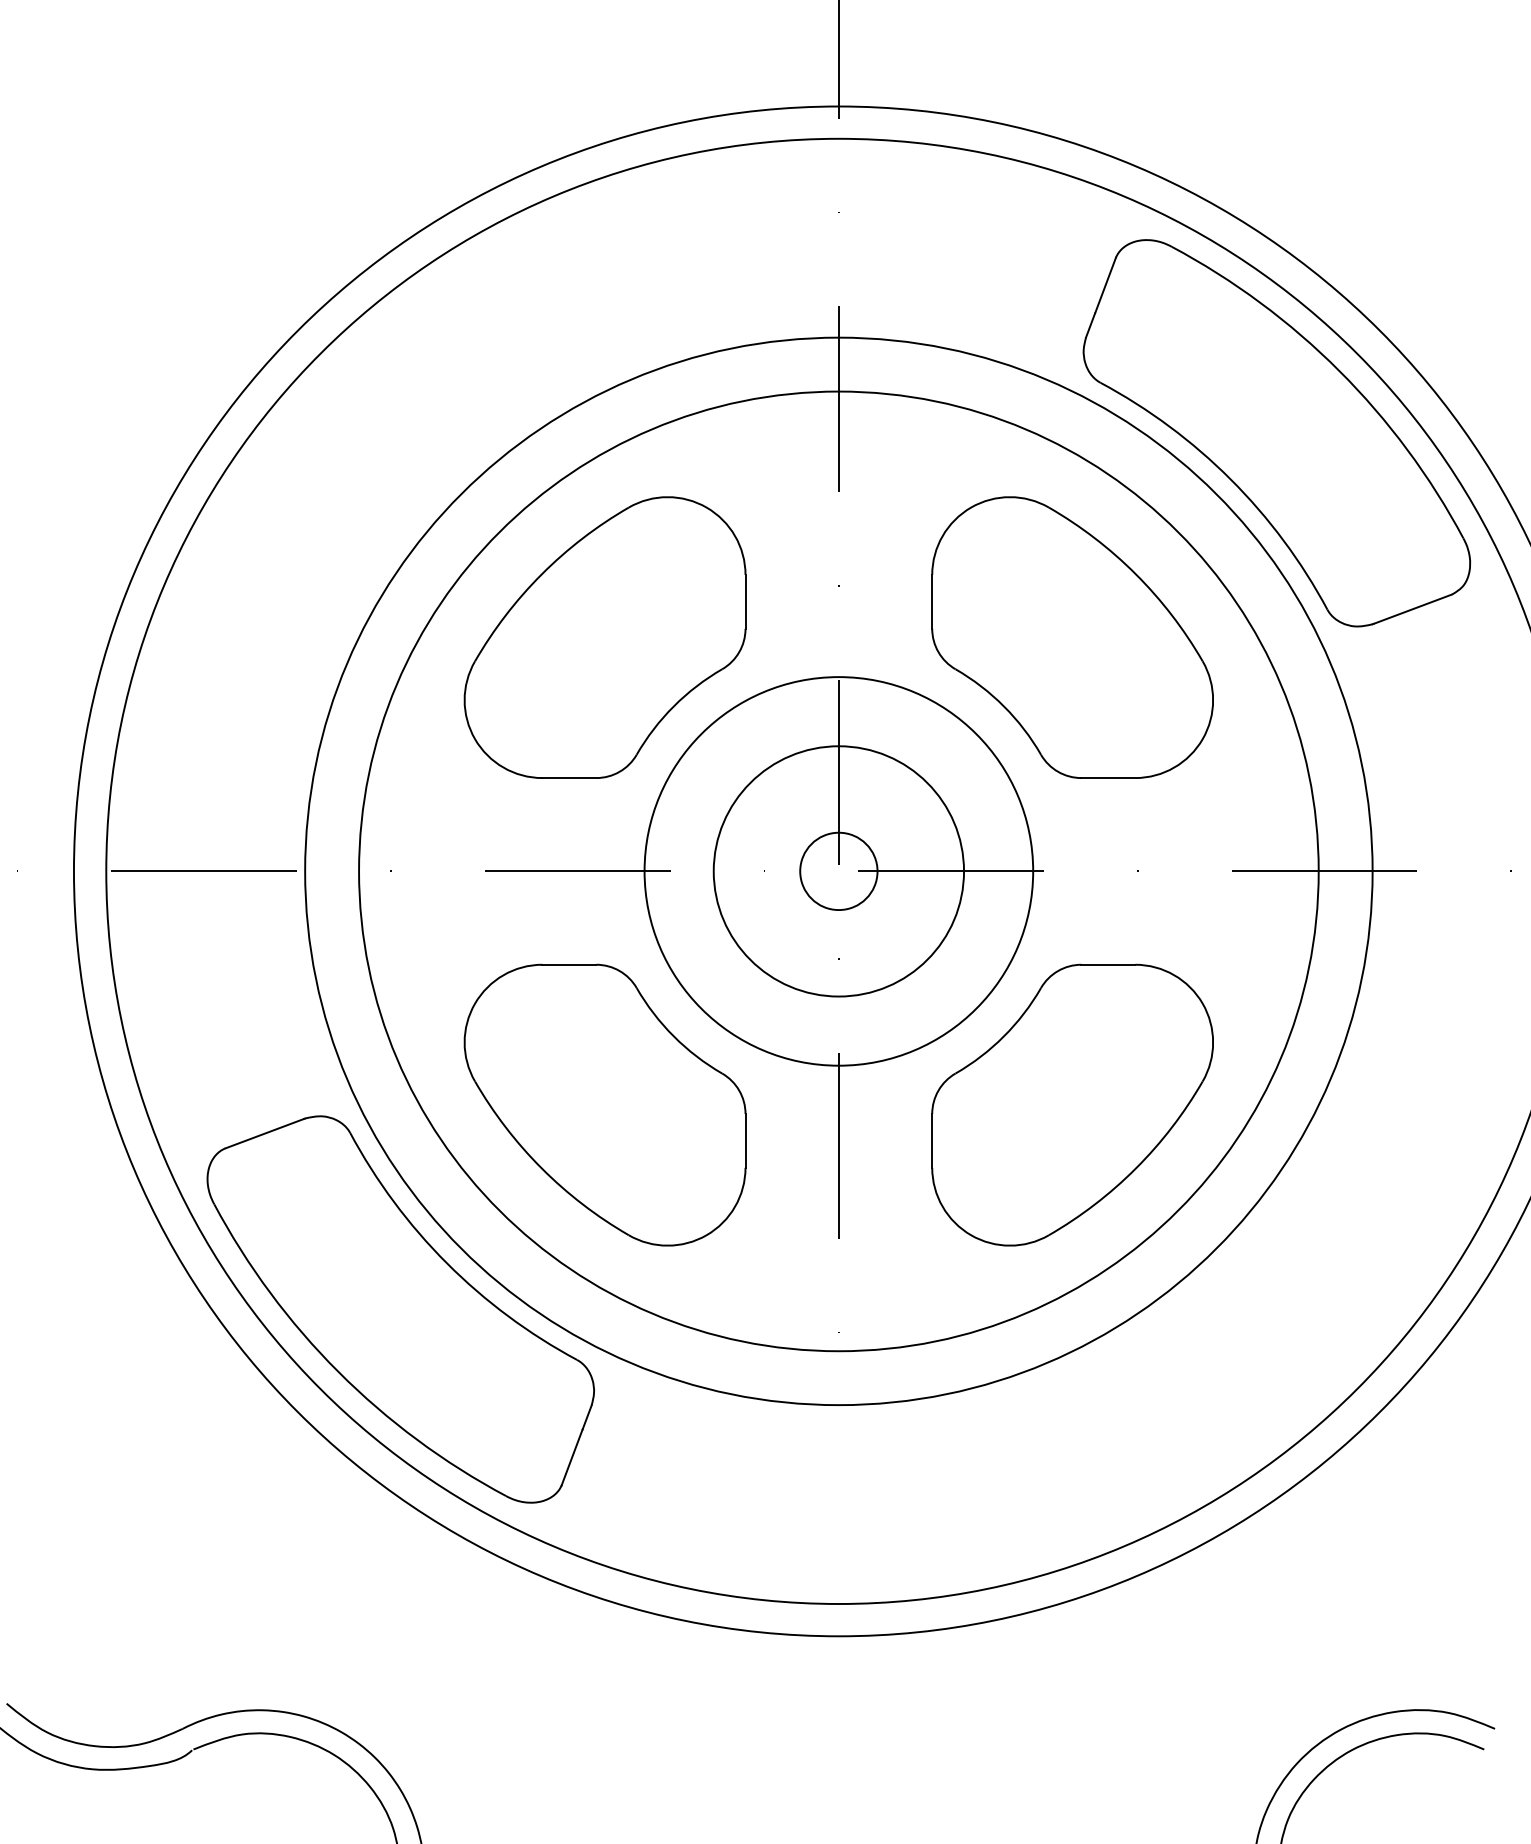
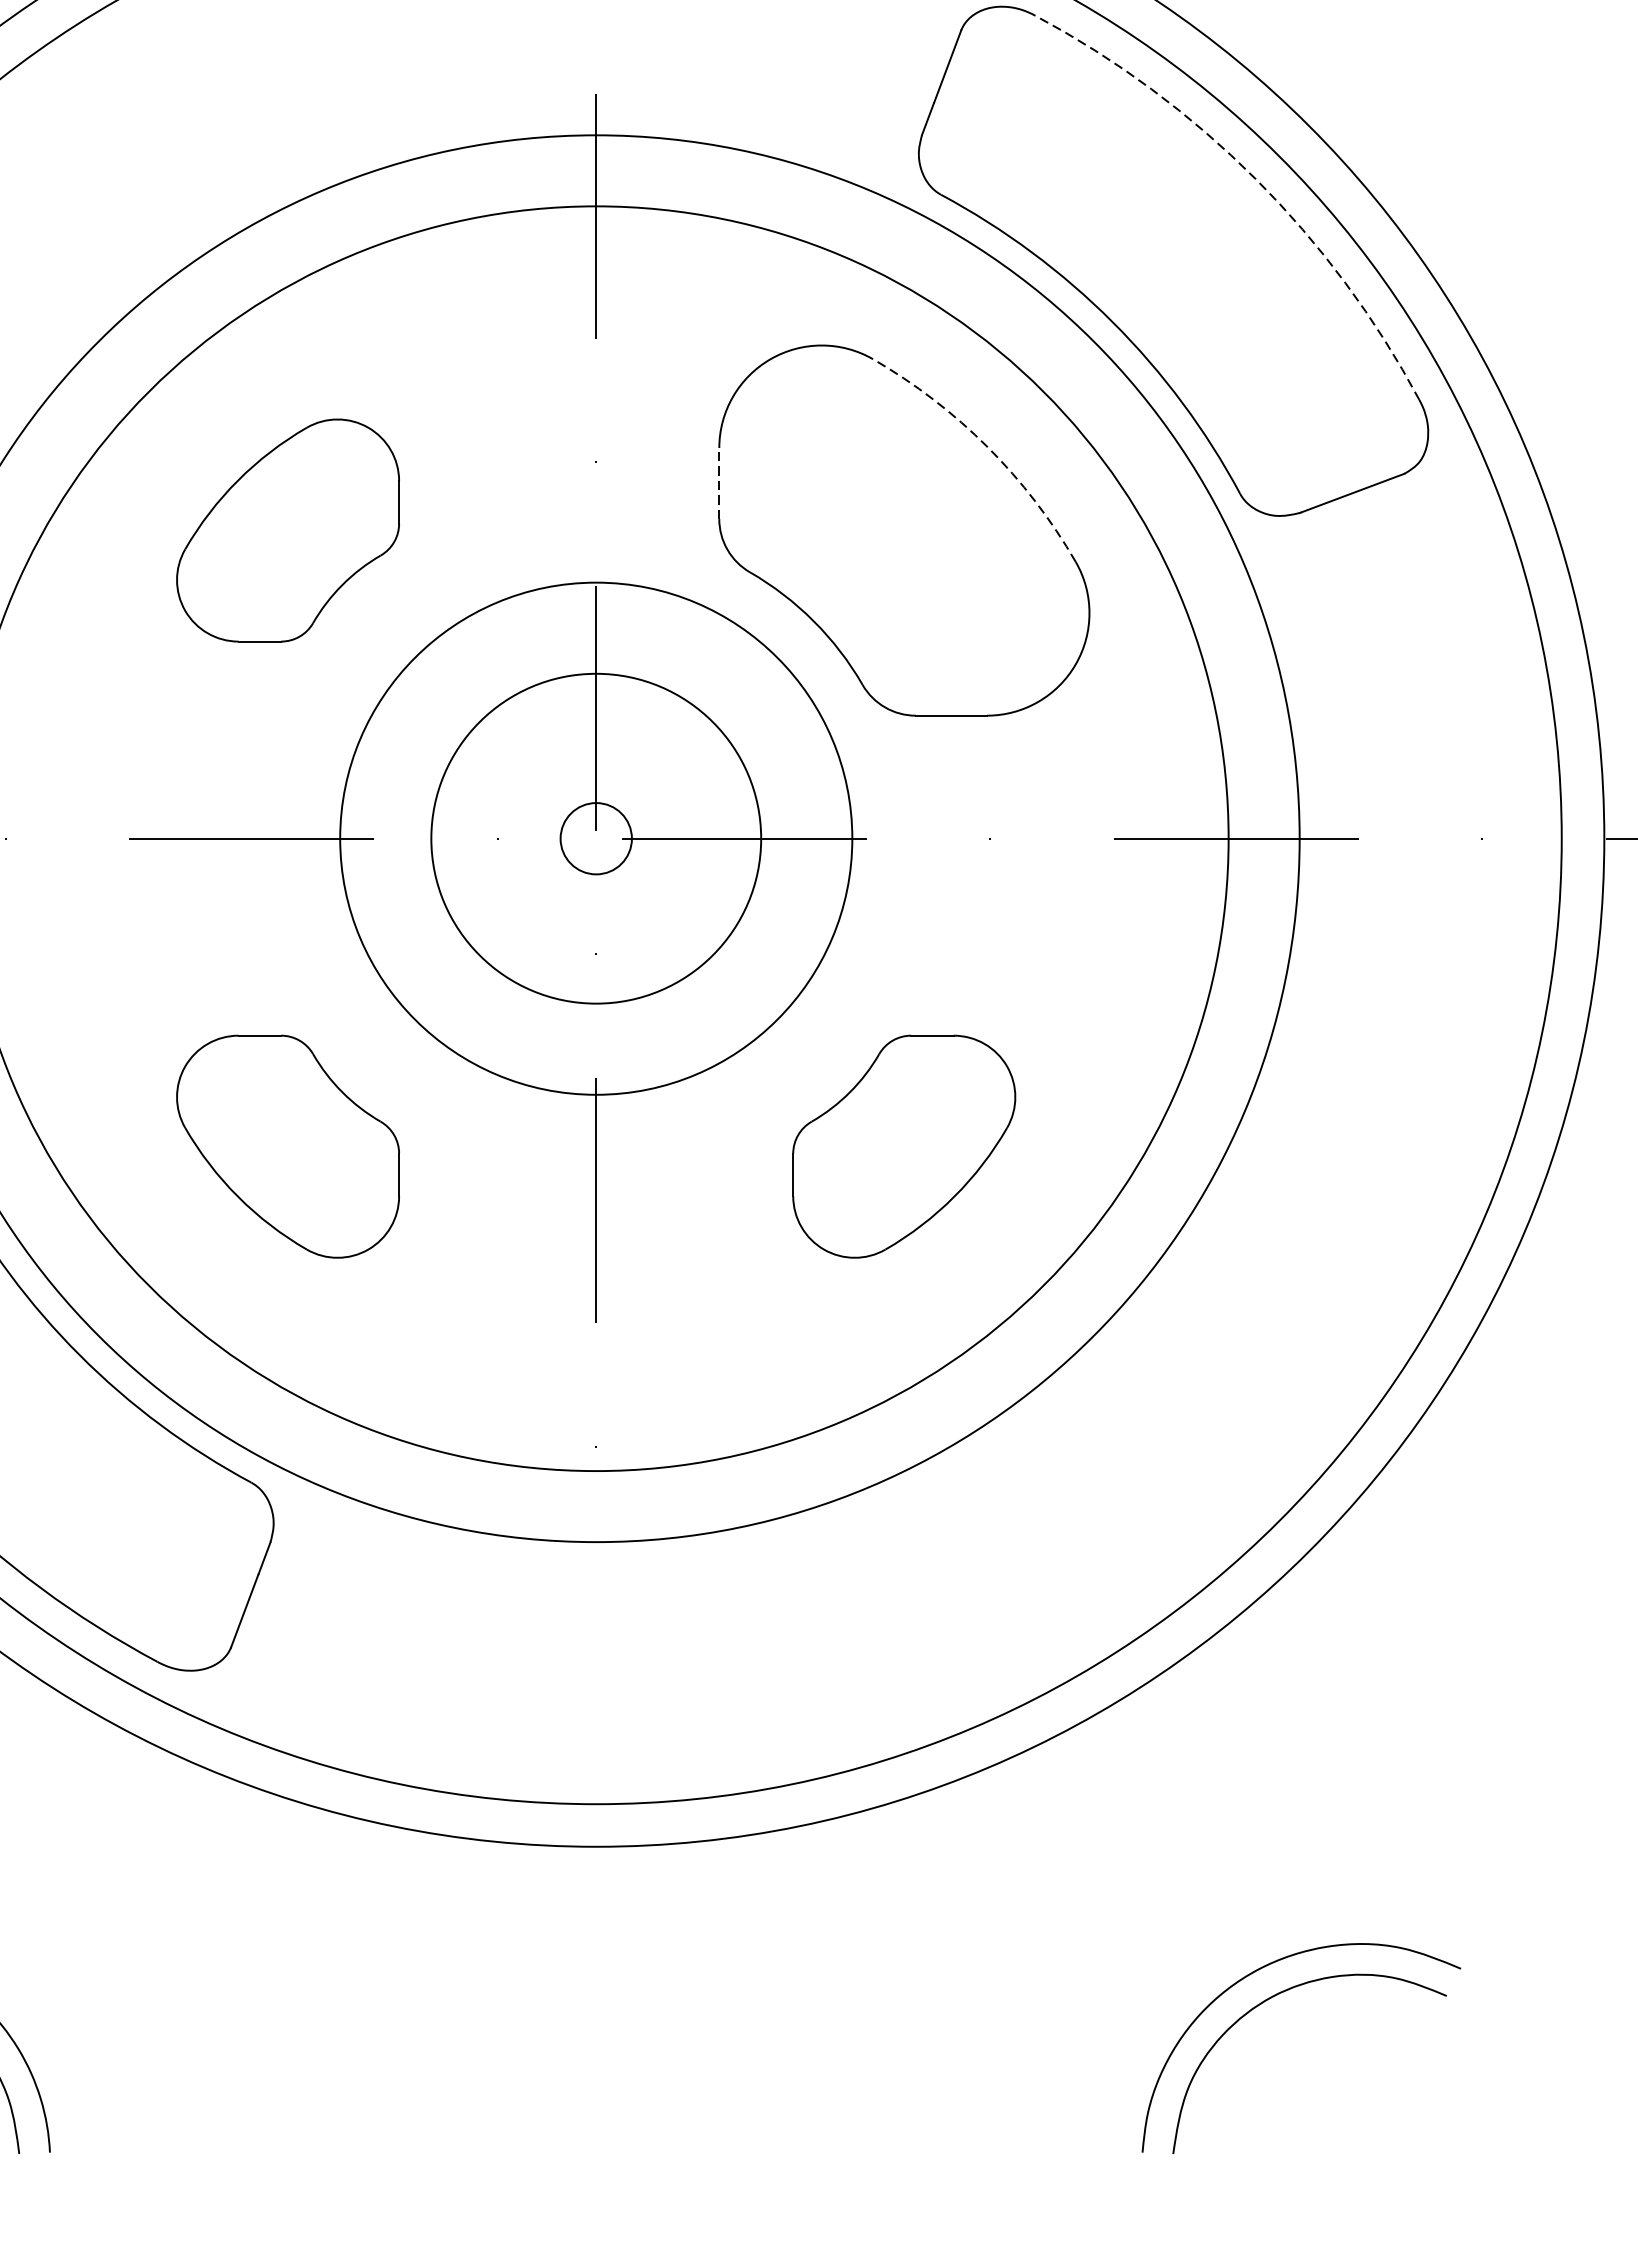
arc: (1339, 370) -> (1256, 178), solid -> dashed
arc: (1135, 574) -> (987, 447), solid -> dashed
line: (932, 601) -> (719, 483), solid -> dashed
part: (604, 637) -> (287, 530), size x0.6
circle: (838, 871) -> (595, 838), size x0.7
part: (604, 1104) -> (287, 1145), size x0.6
part: (1072, 1104) -> (904, 1145), size x0.6

